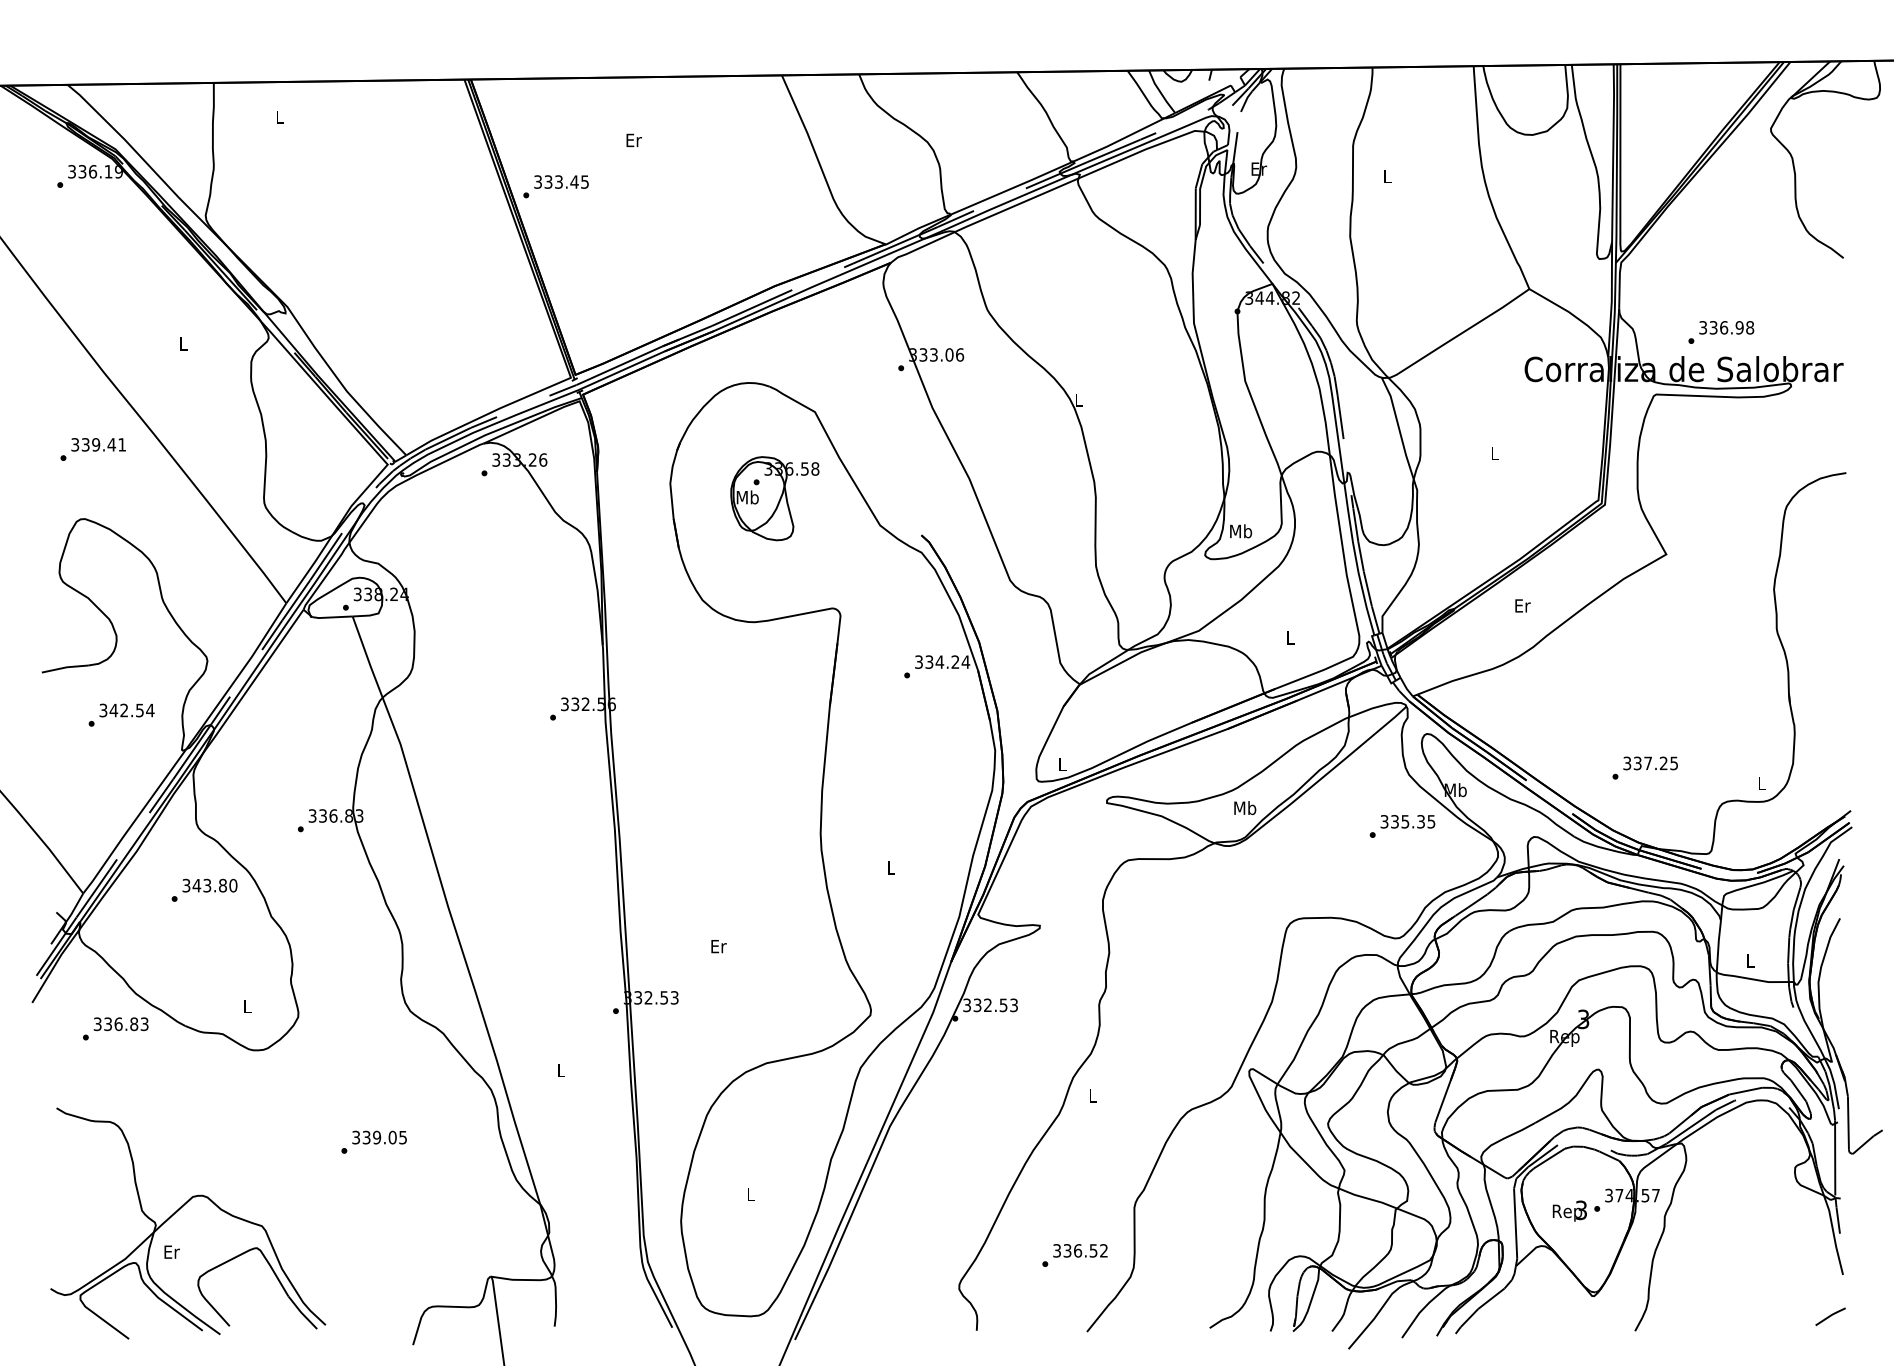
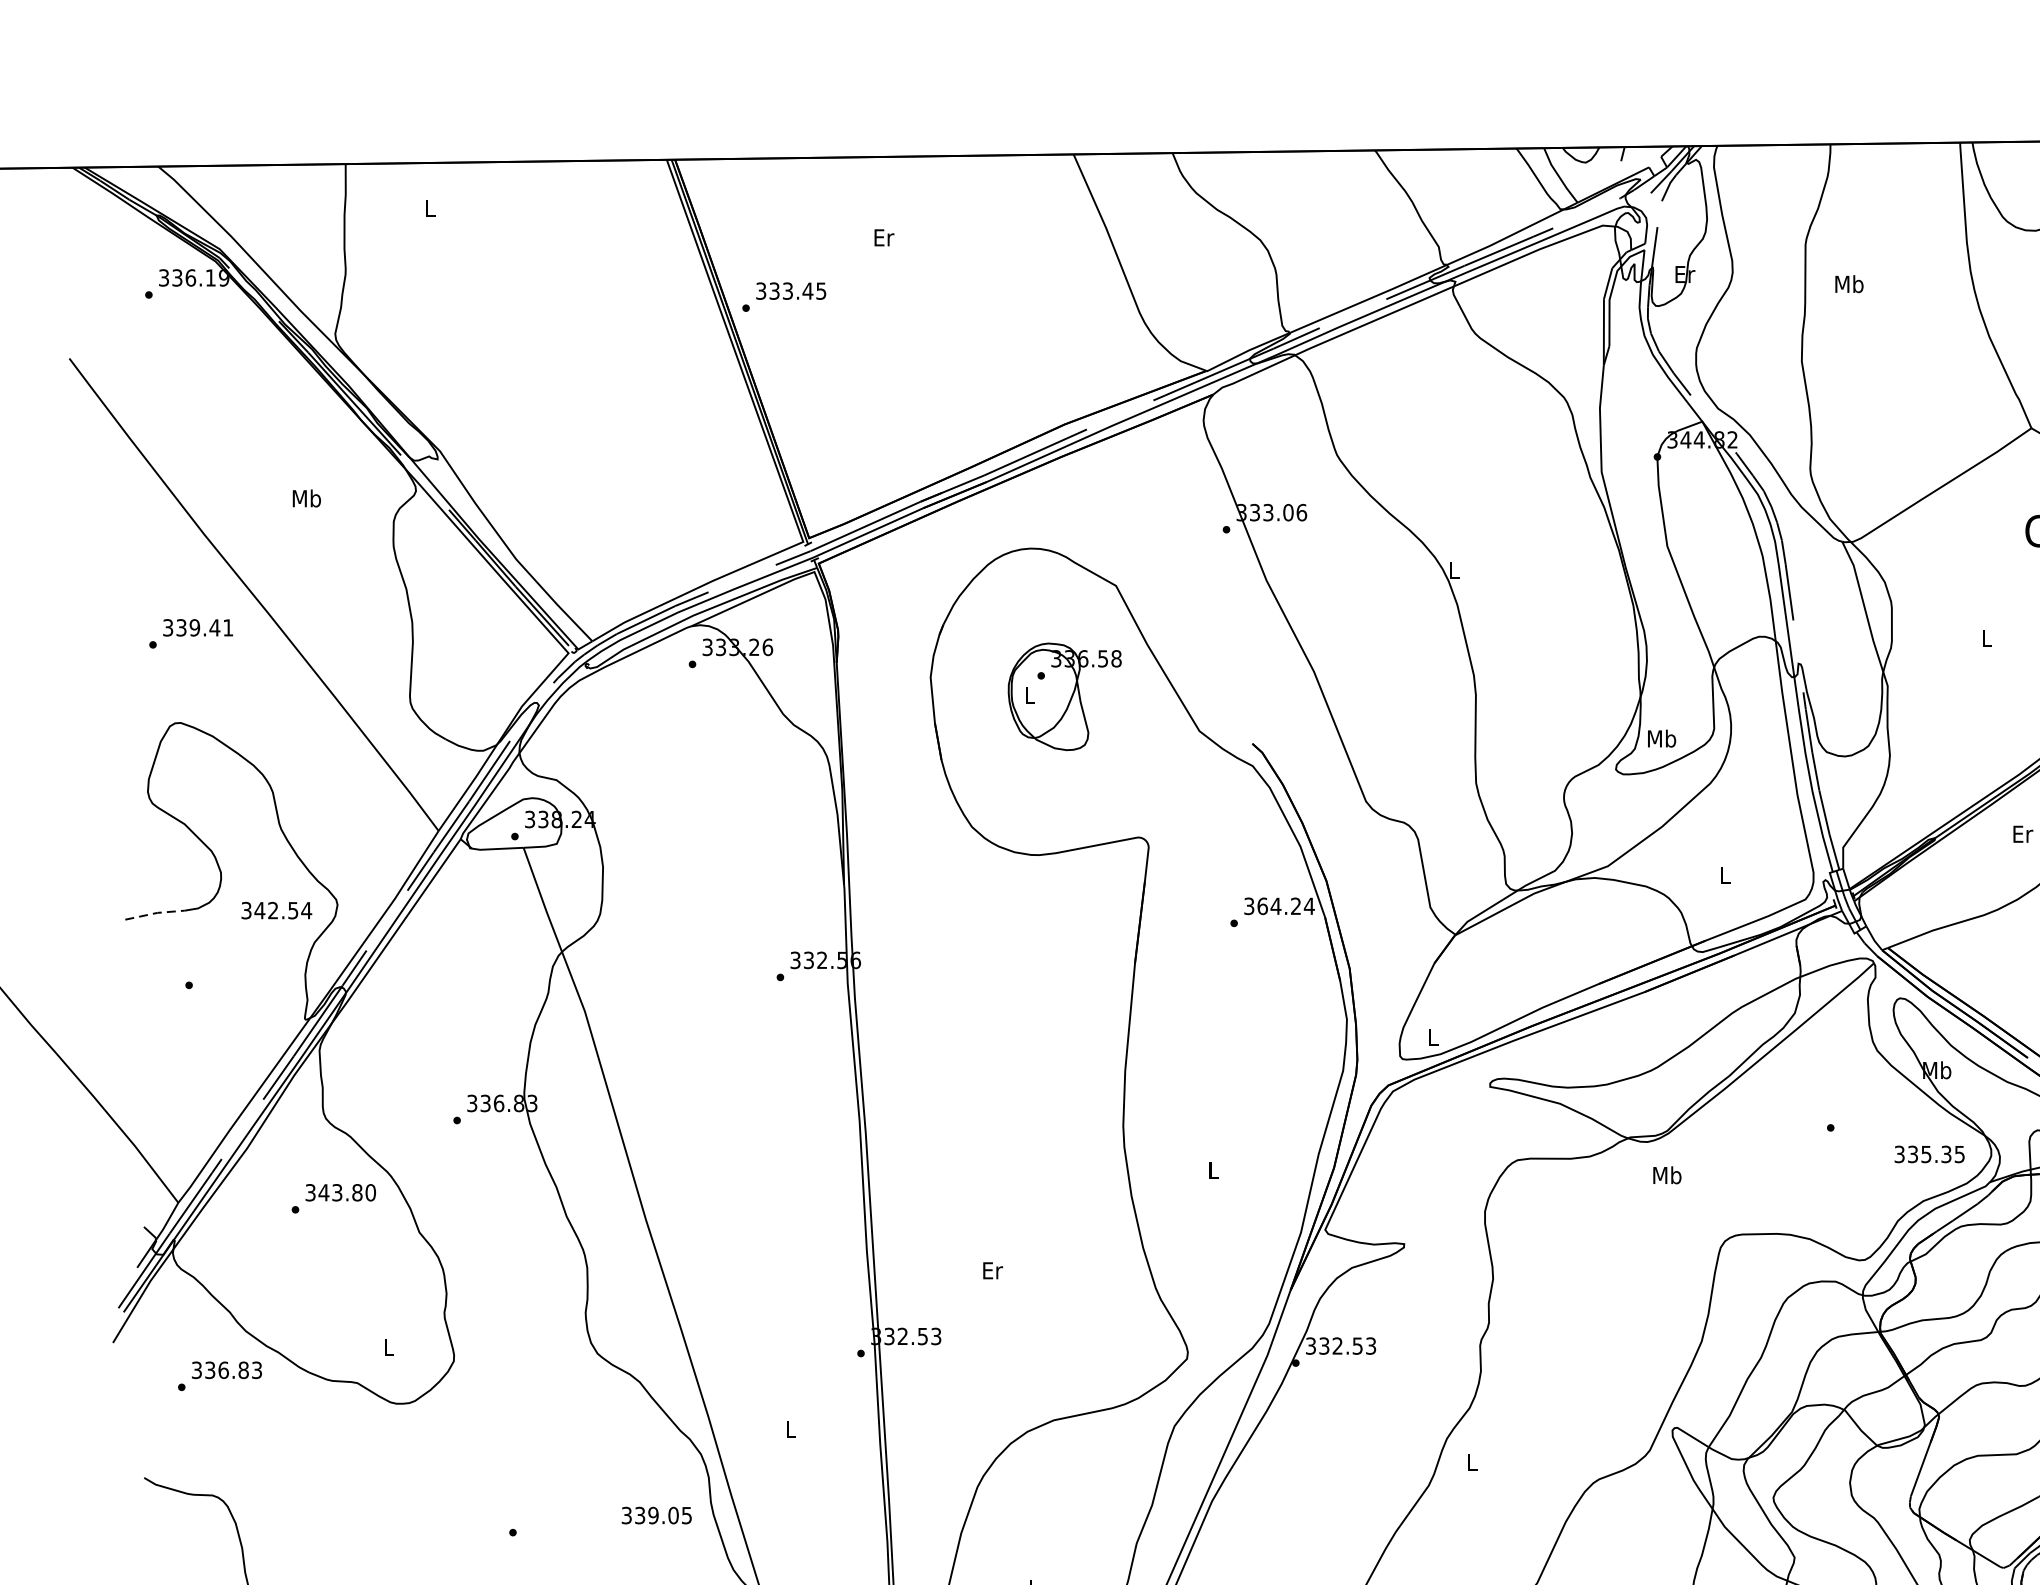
text: (1387, 176) -> (1849, 284), L -> Mb
text: (183, 343) -> (306, 497), L -> Mb
text: (747, 497) -> (1029, 695), Mb -> L
text: (929, 661) -> (1262, 905), 334.24 -> 364.24
line: (66, 667) -> (156, 913), solid -> dashed
text: (126, 710) -> (276, 910), moved
text: (1245, 808) -> (1667, 1175), moved
text: (1407, 821) -> (1929, 1154), moved
text: (379, 1137) -> (656, 1515), moved

